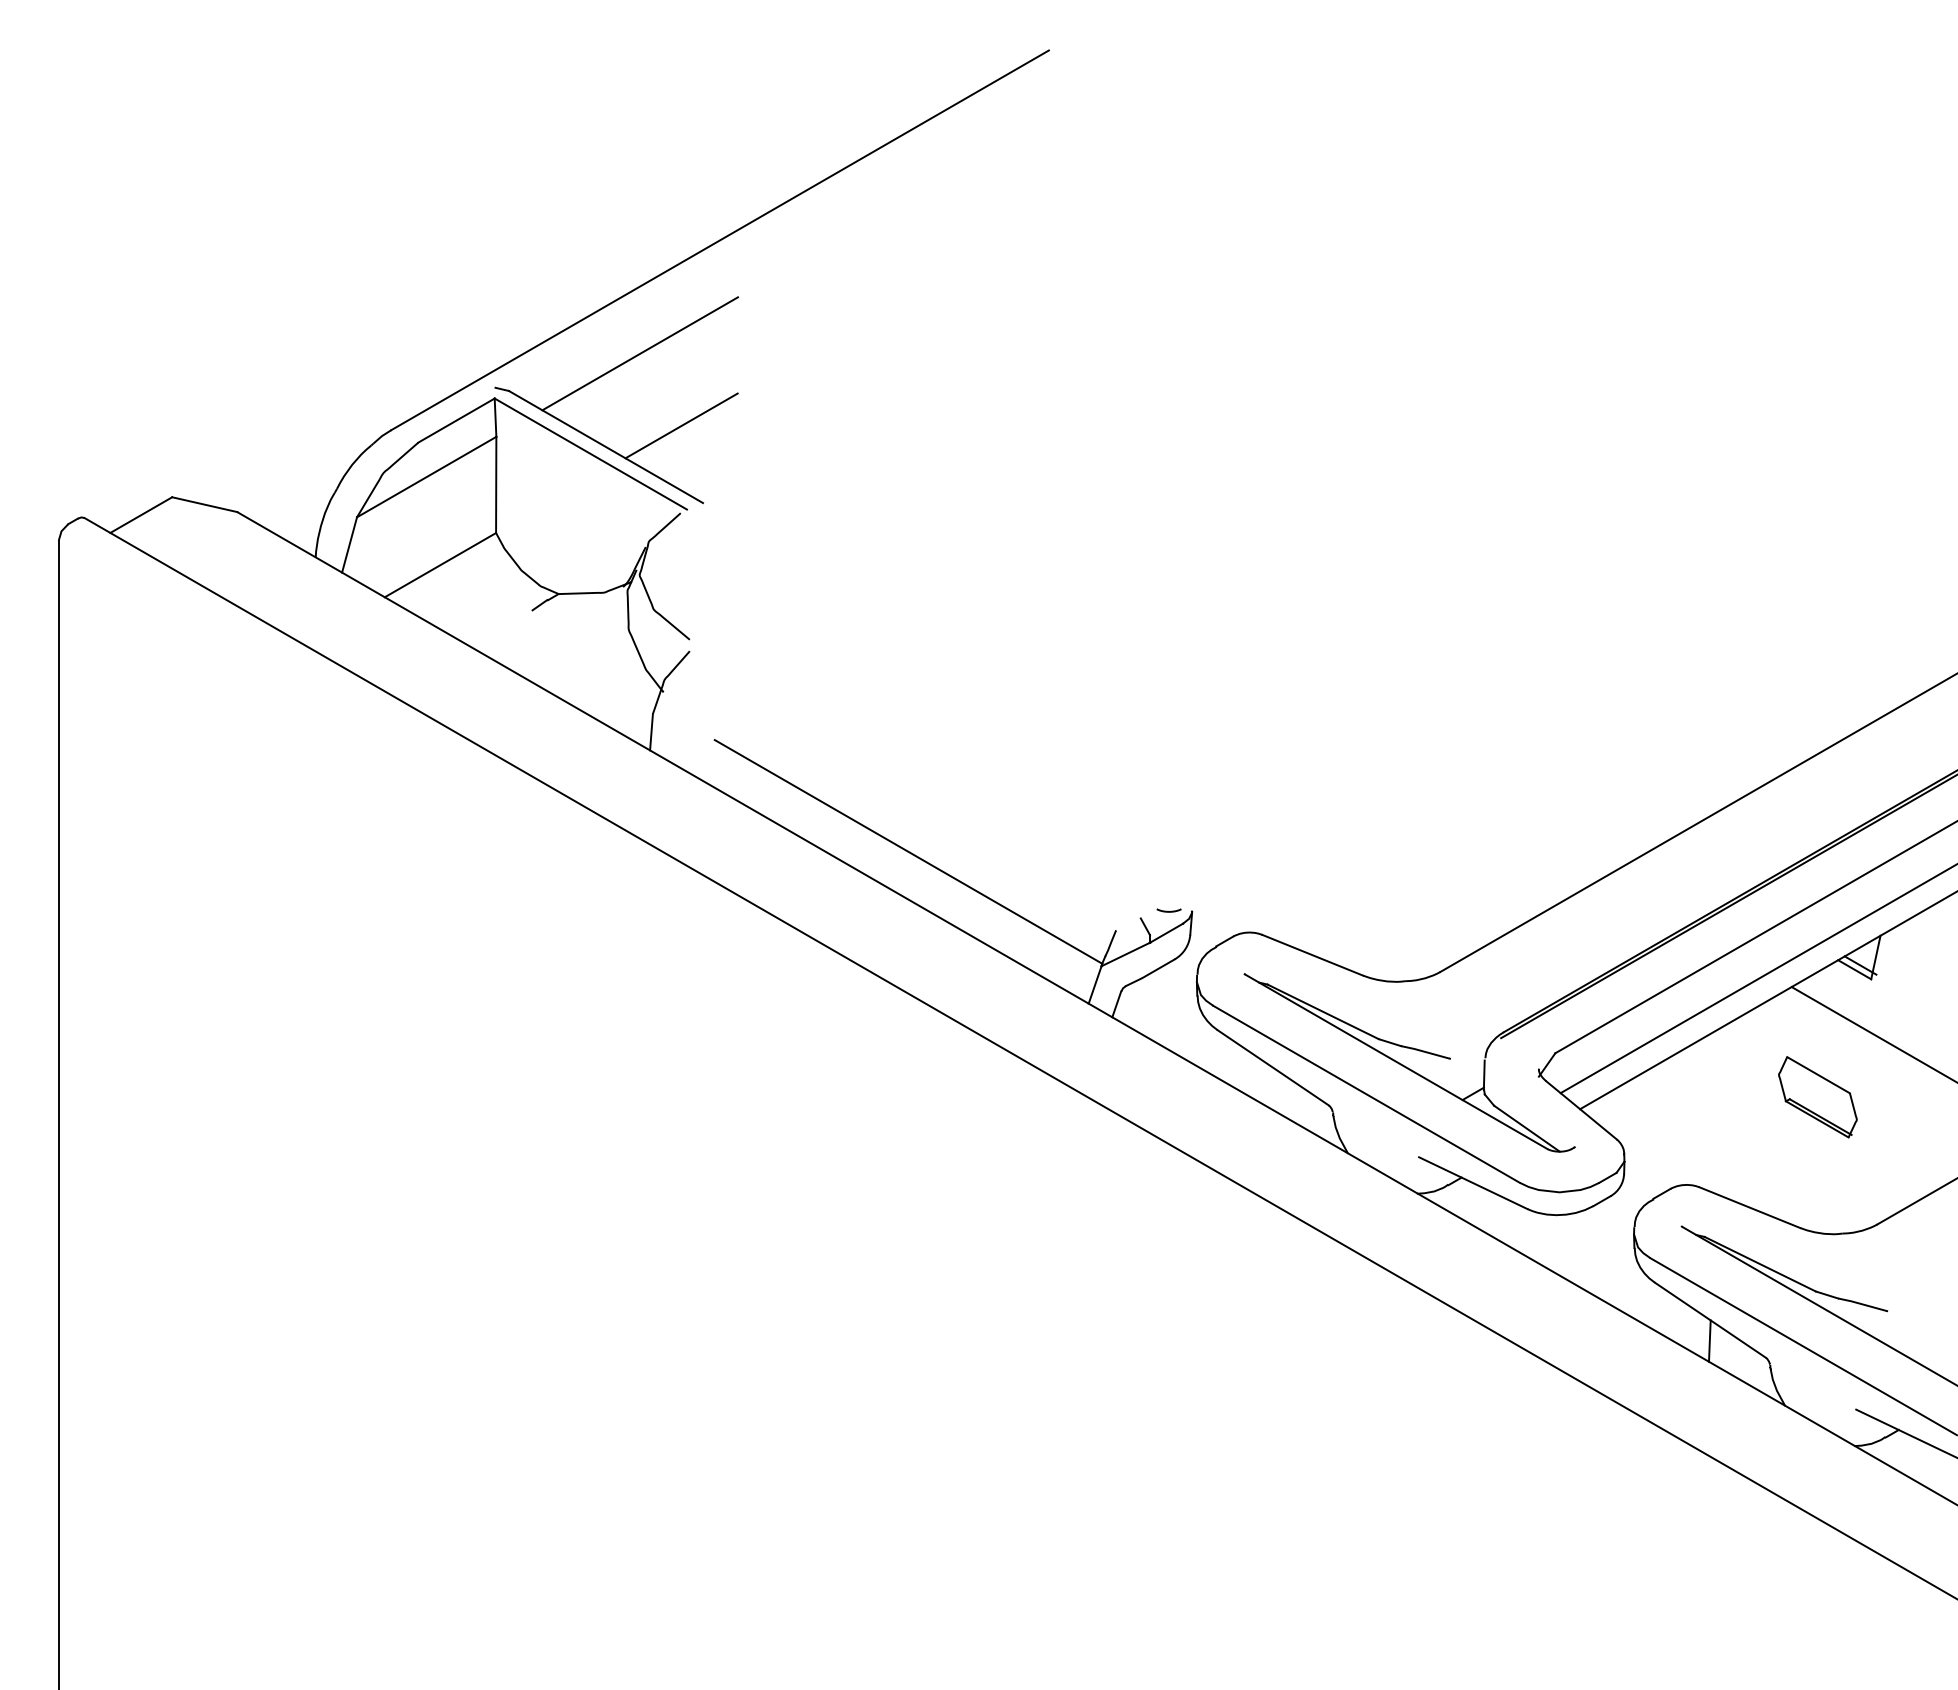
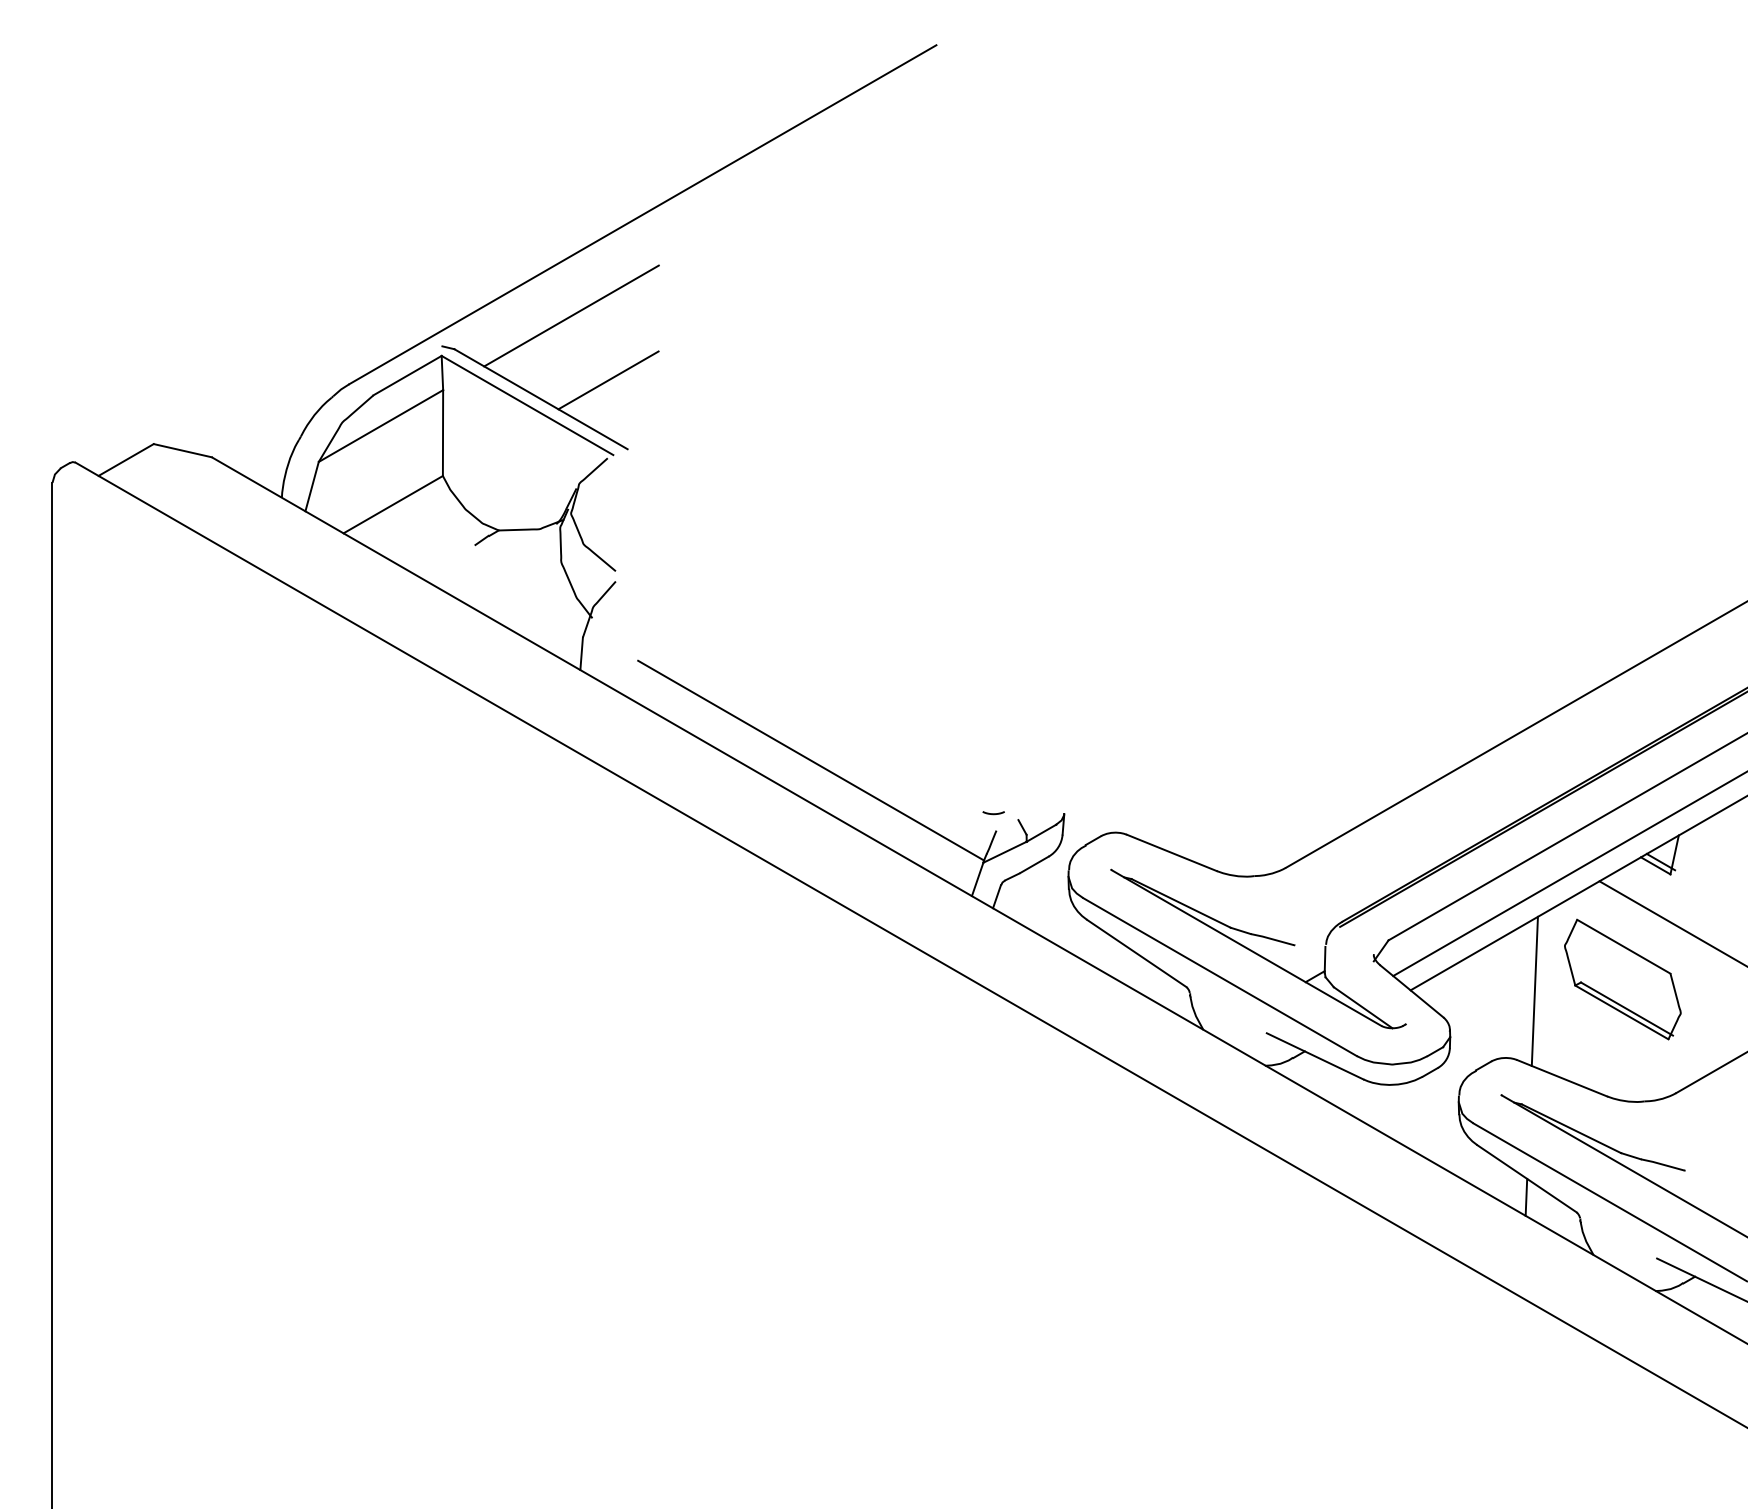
curve: (1167, 910) -> (992, 812), moved
part: (1817, 1097) -> (1622, 979), size x1.67
line: (1718, 1109) -> (1534, 990), added

